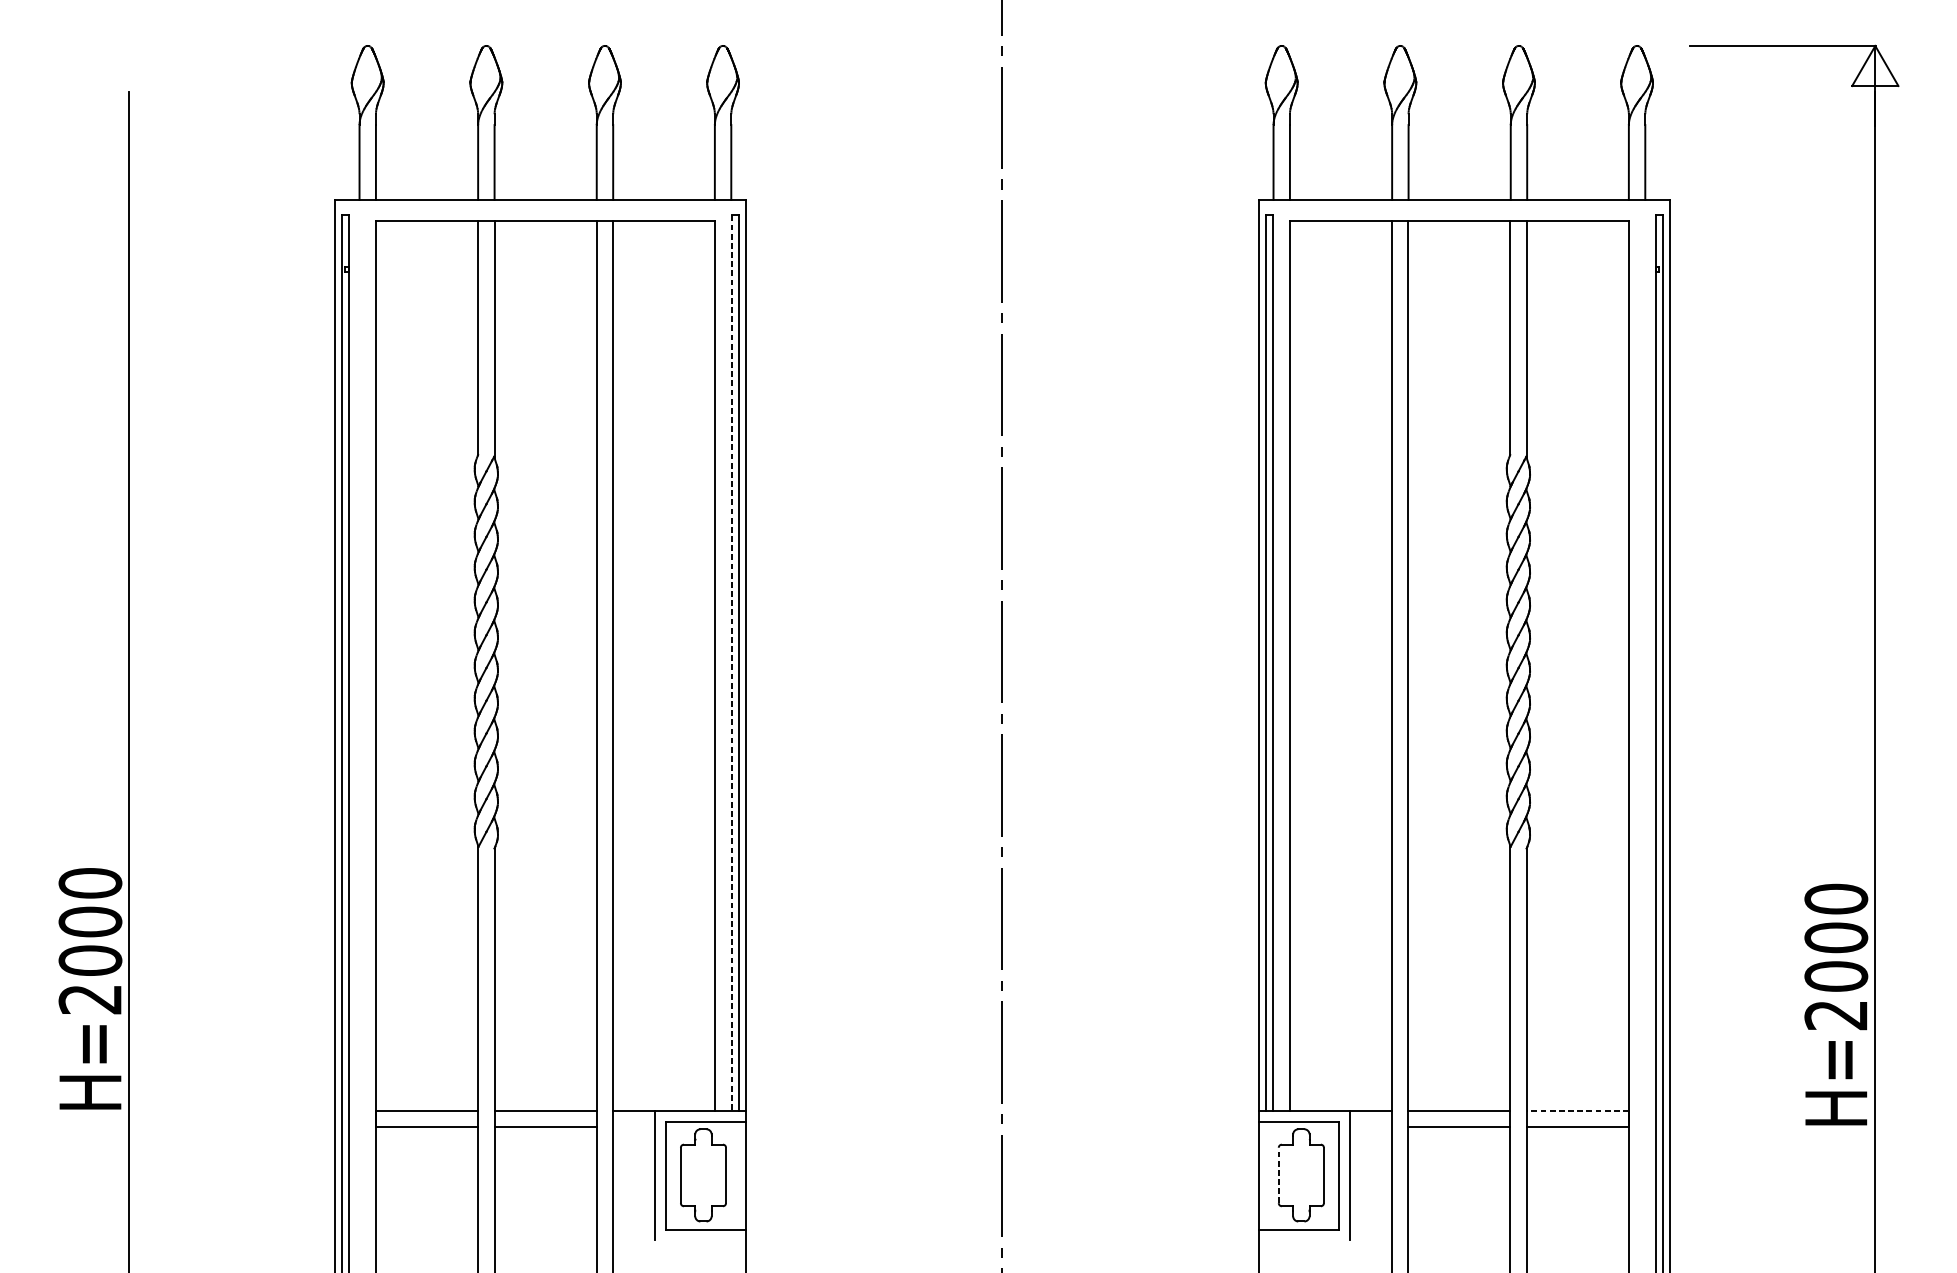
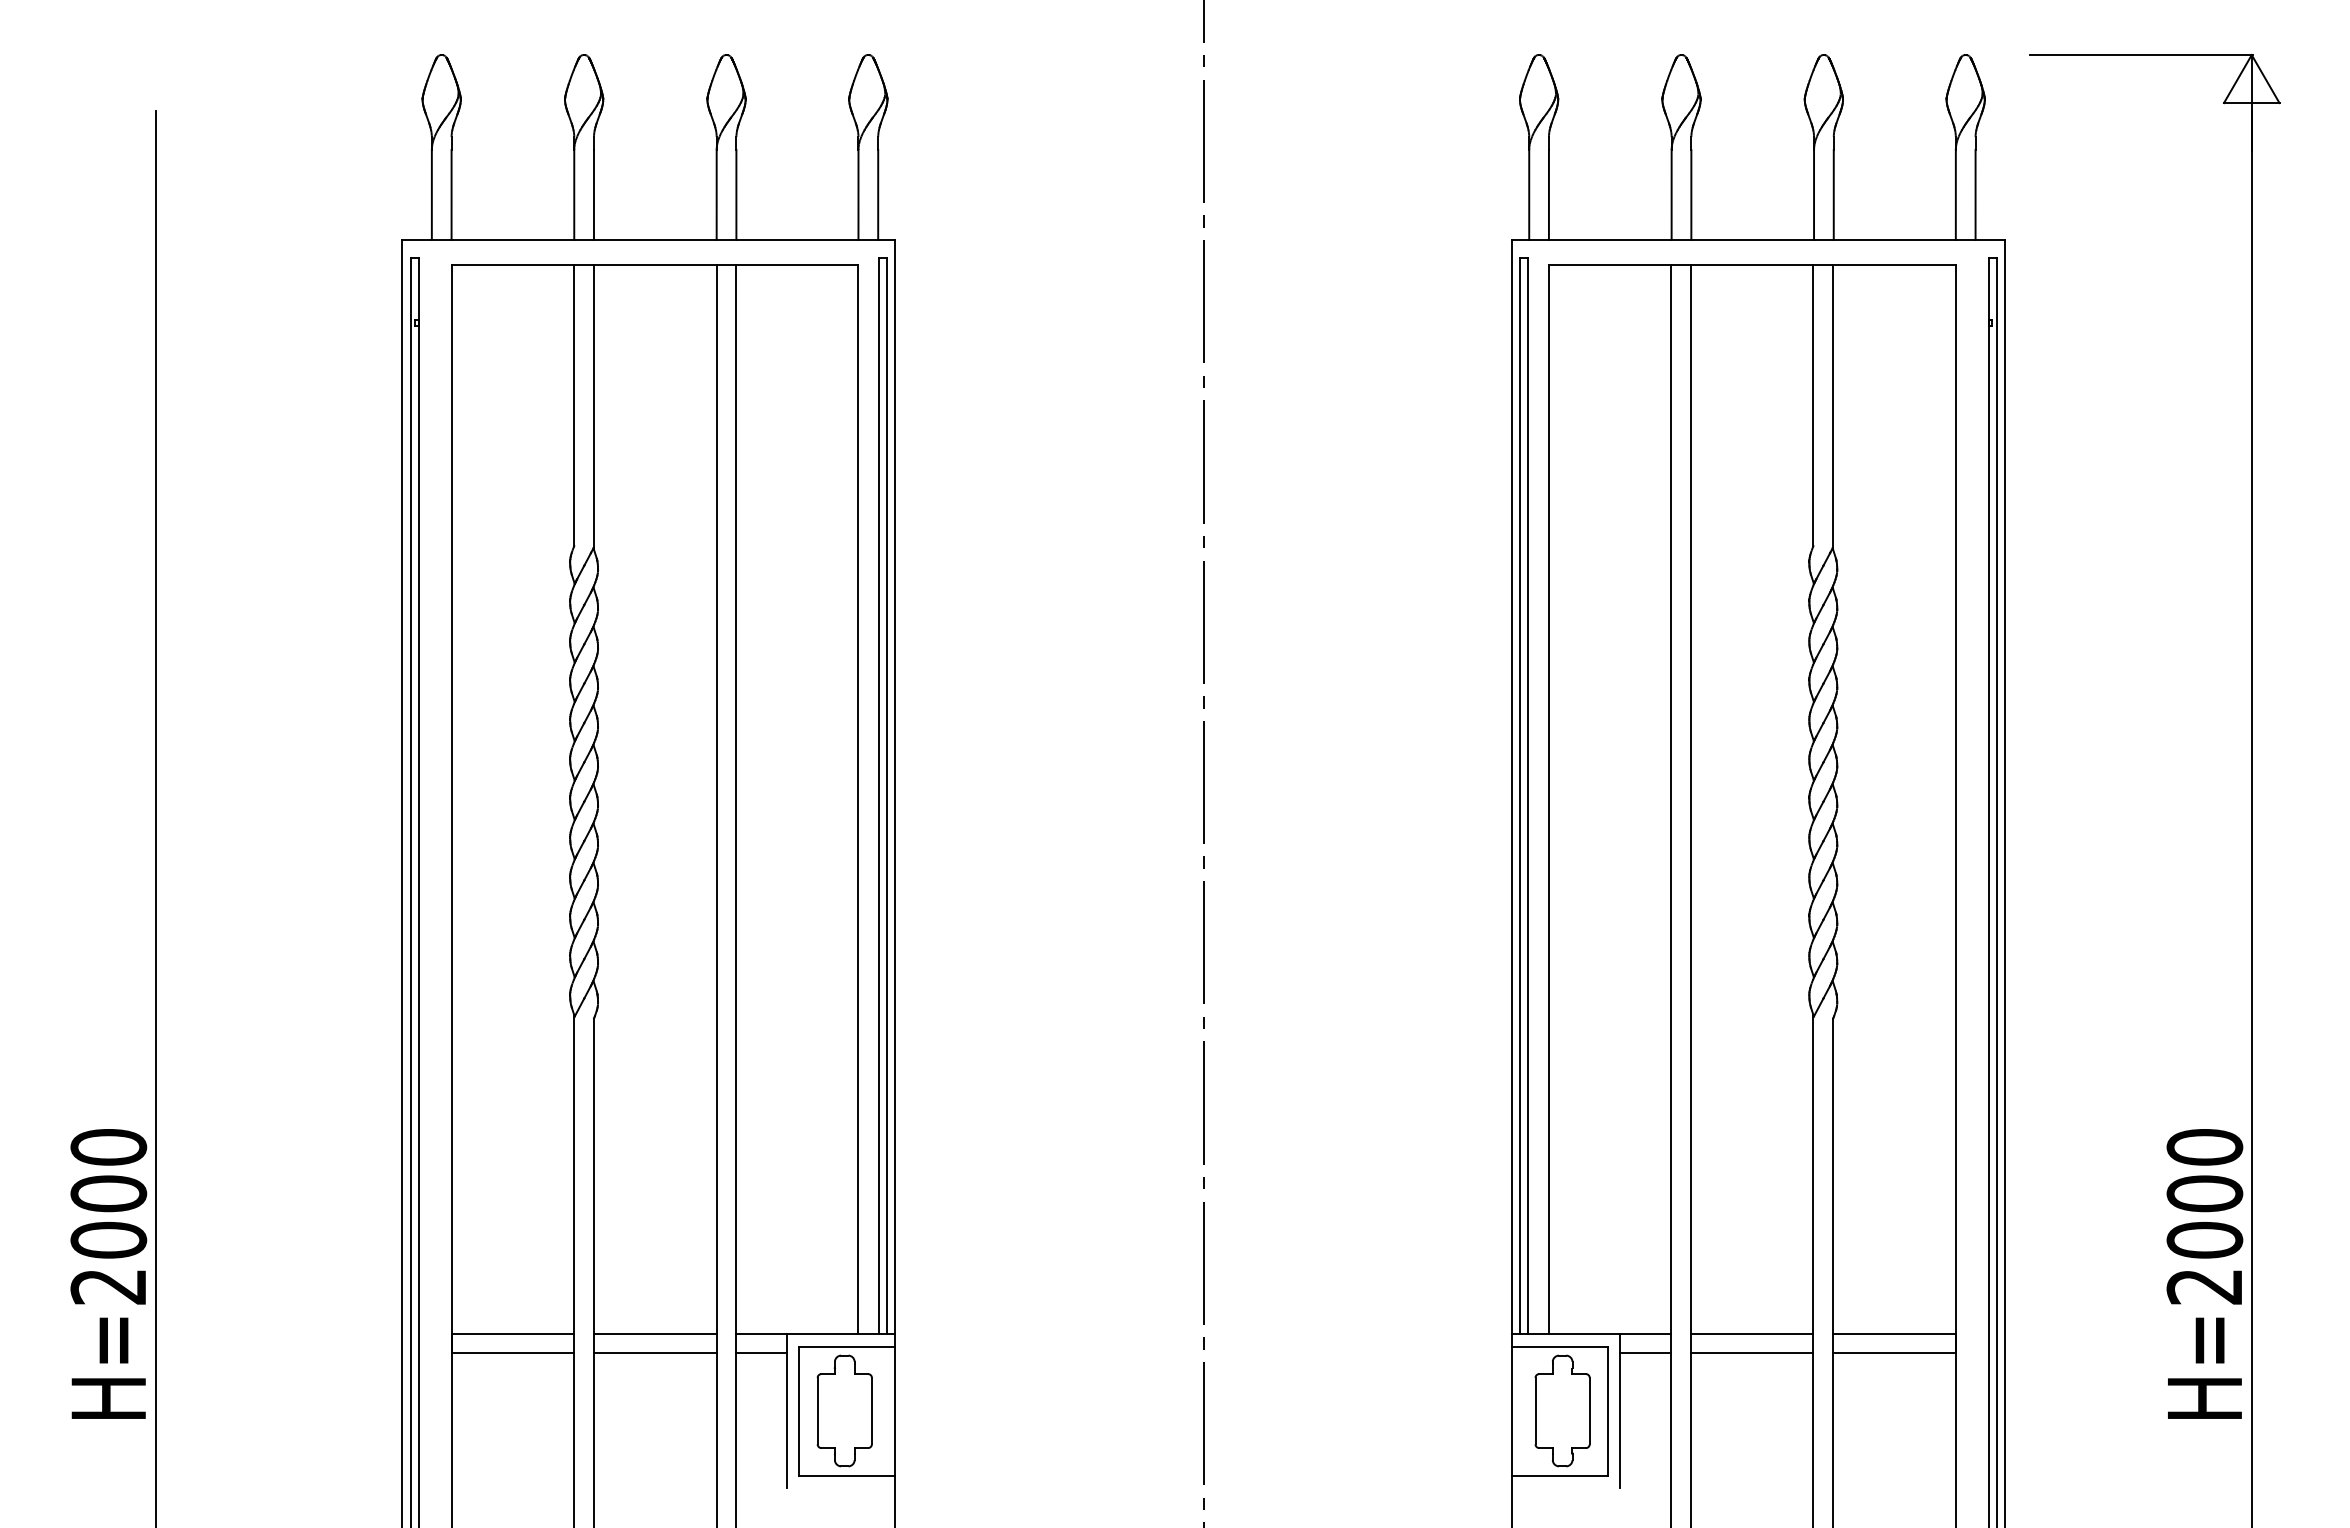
line: (732, 663) -> (879, 796), dashed -> solid
text: (90, 988) -> (108, 1273), moved
text: (1835, 1004) -> (2204, 1273), moved
line: (1576, 1111) -> (1893, 1334), dashed -> solid
line: (634, 1126) -> (761, 1352), added
line: (1370, 1126) -> (1645, 1352), added
line: (1278, 1174) -> (1535, 1410), dashed -> solid

